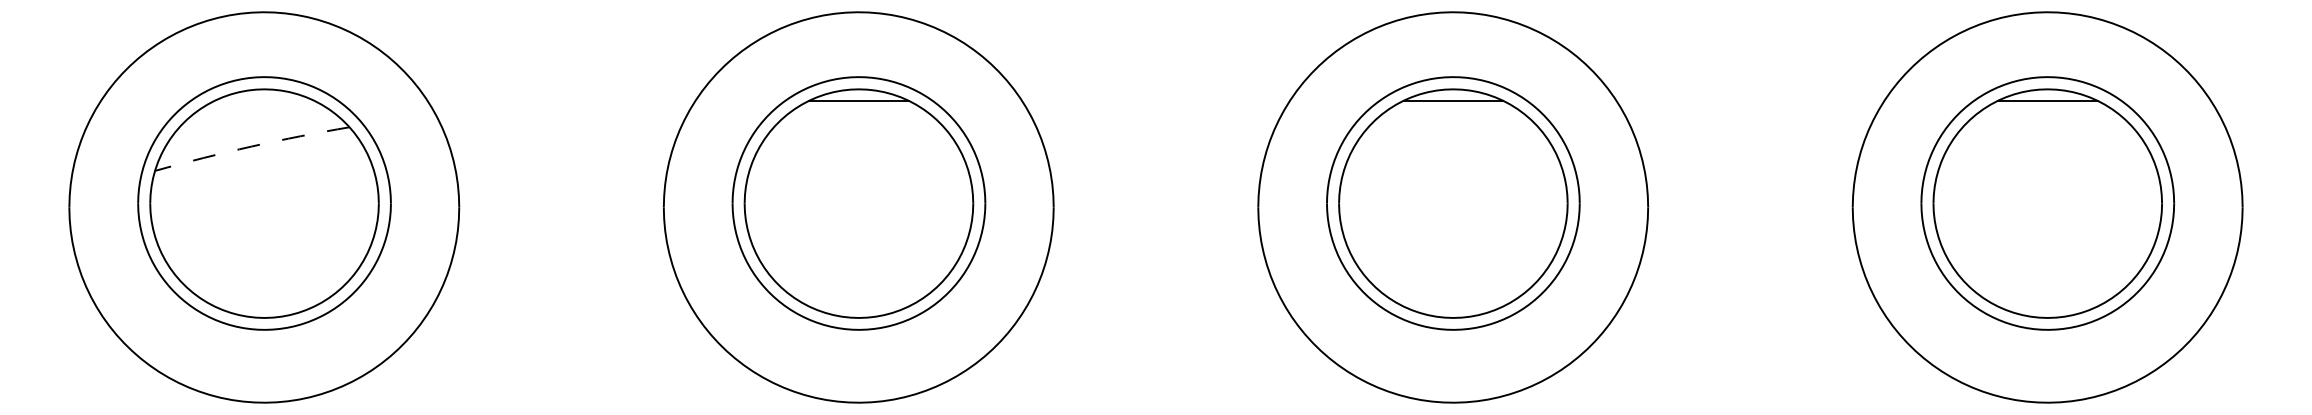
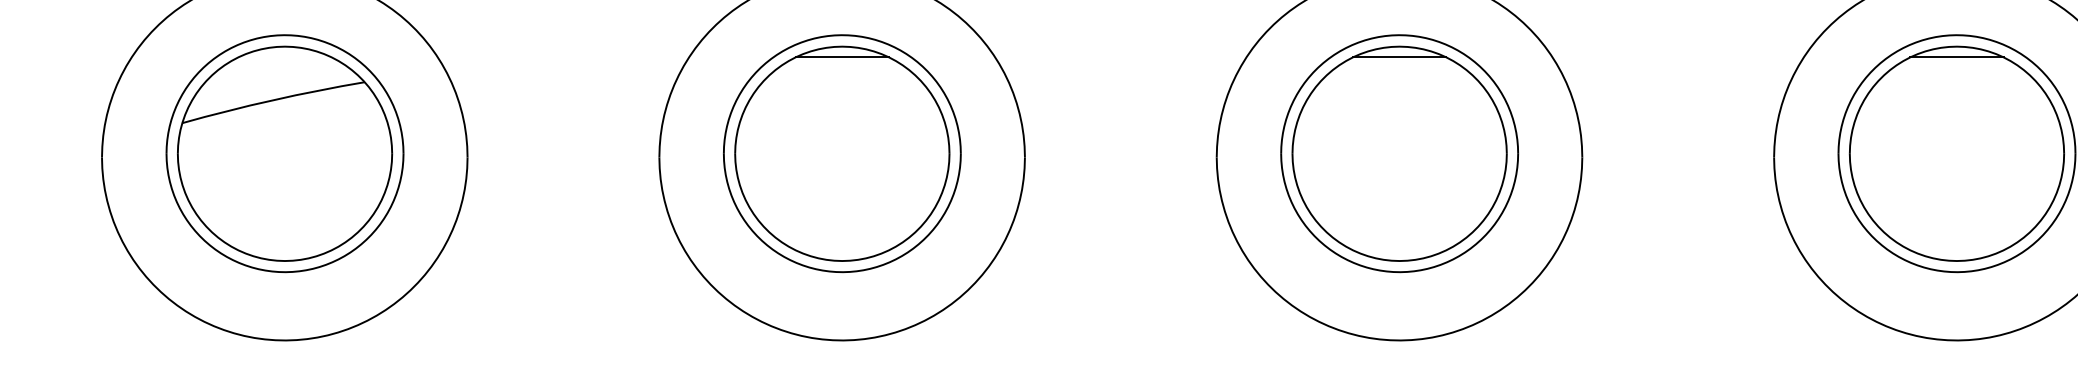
arc: (251, 146) -> (272, 100), dashed -> solid

